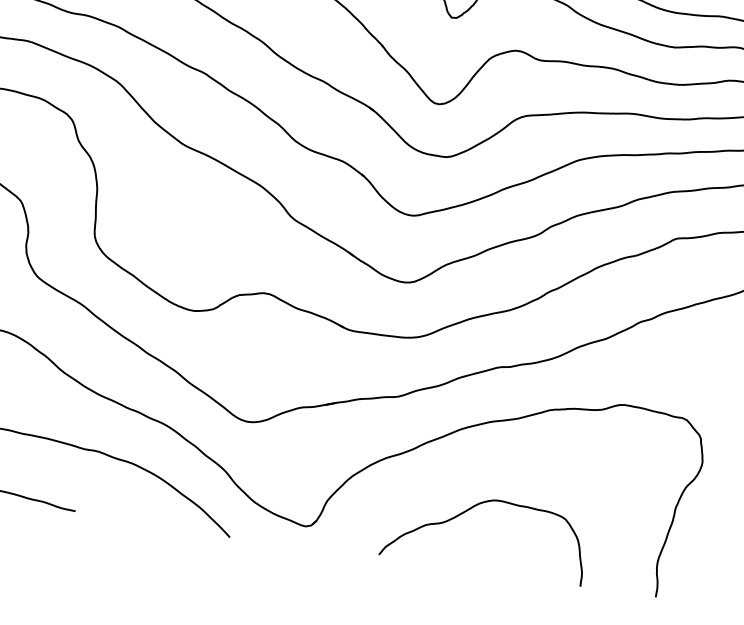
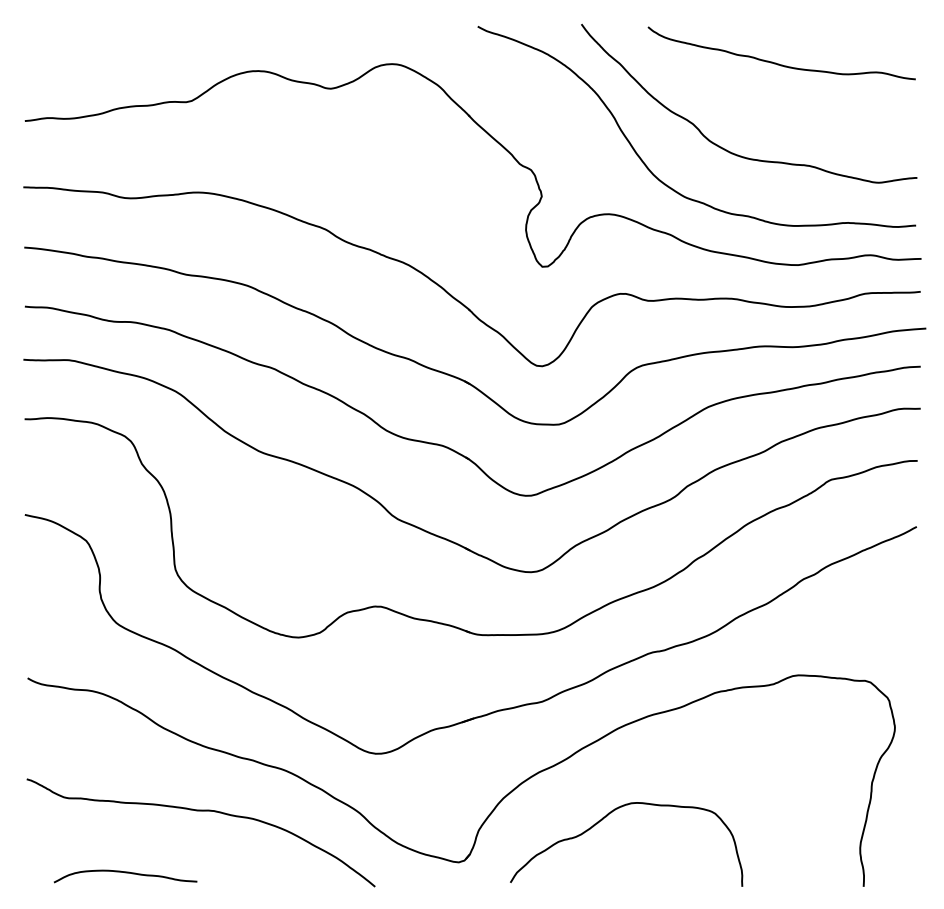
curve: (470, 509) -> (606, 817), moved

